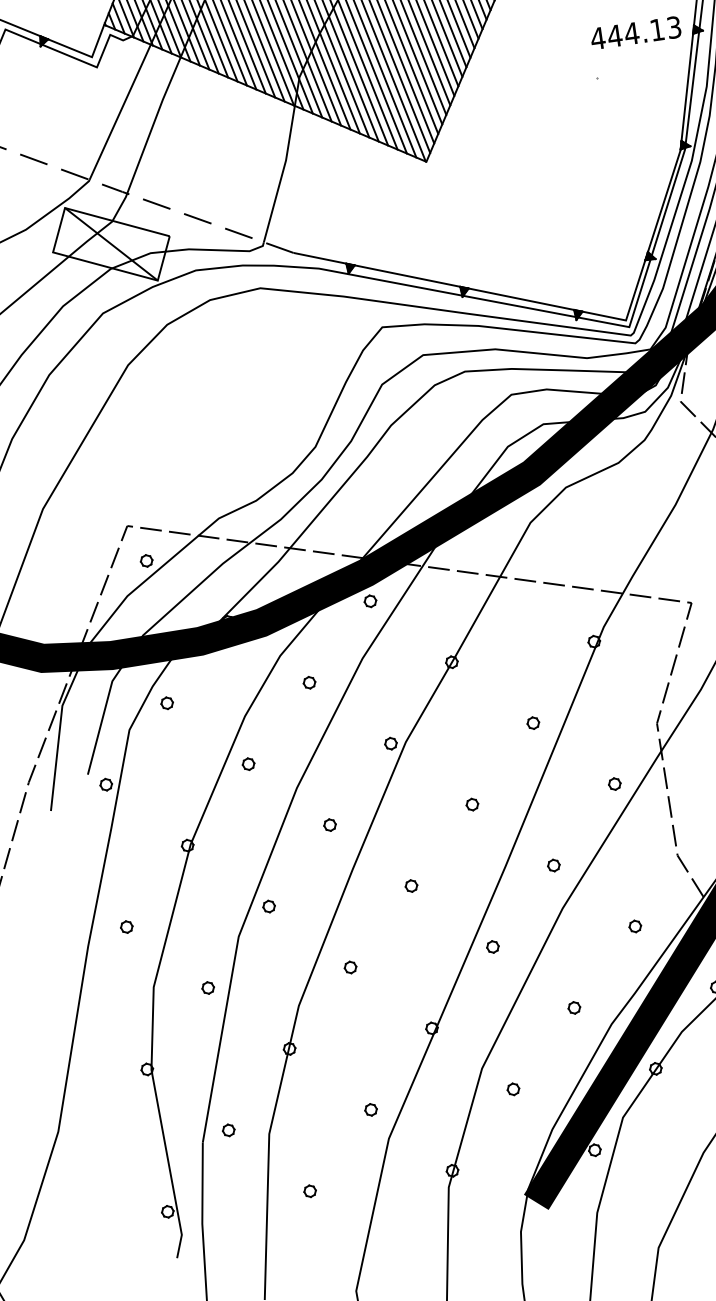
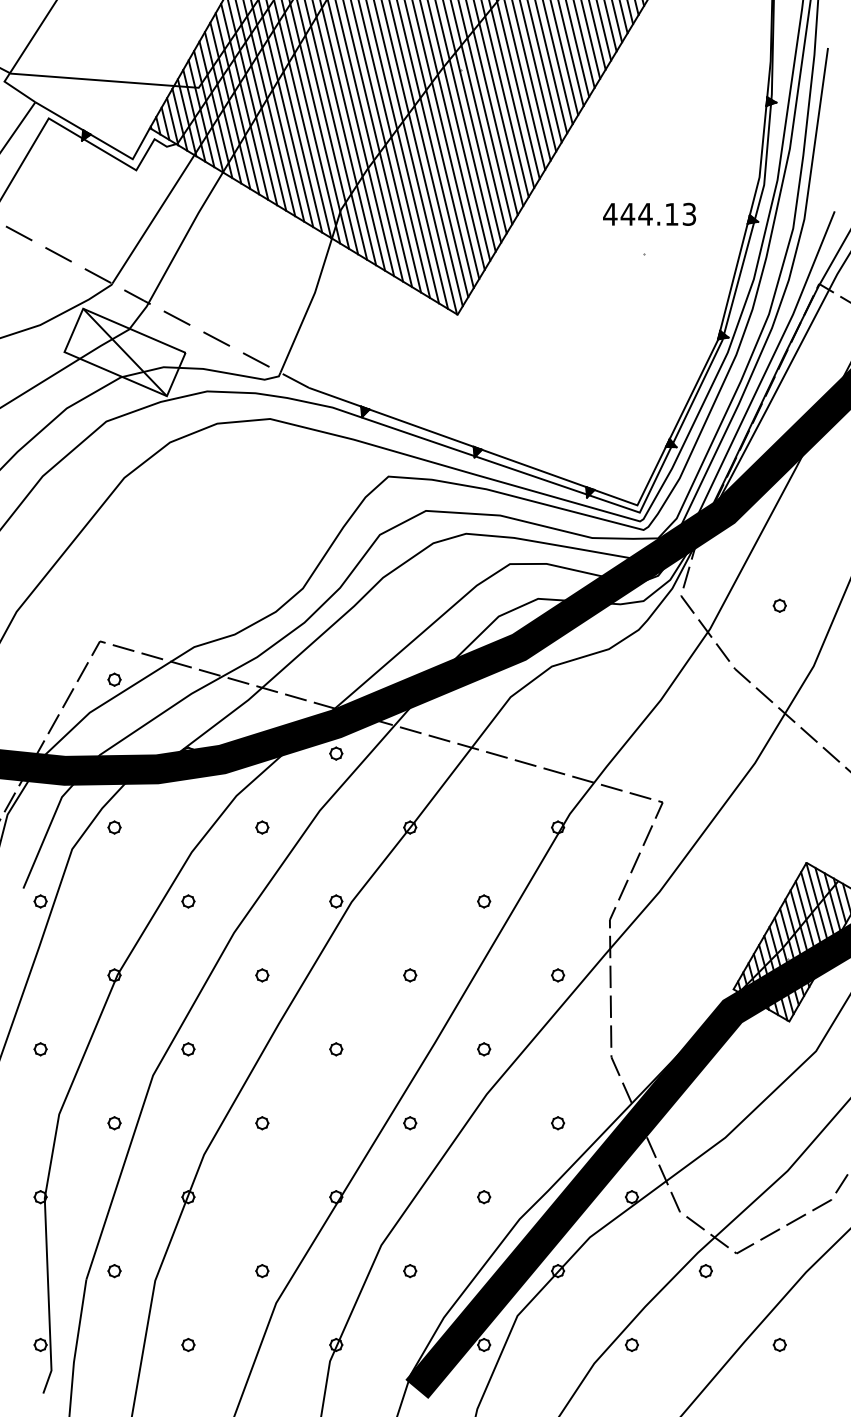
text: (635, 32) -> (649, 213), moved

